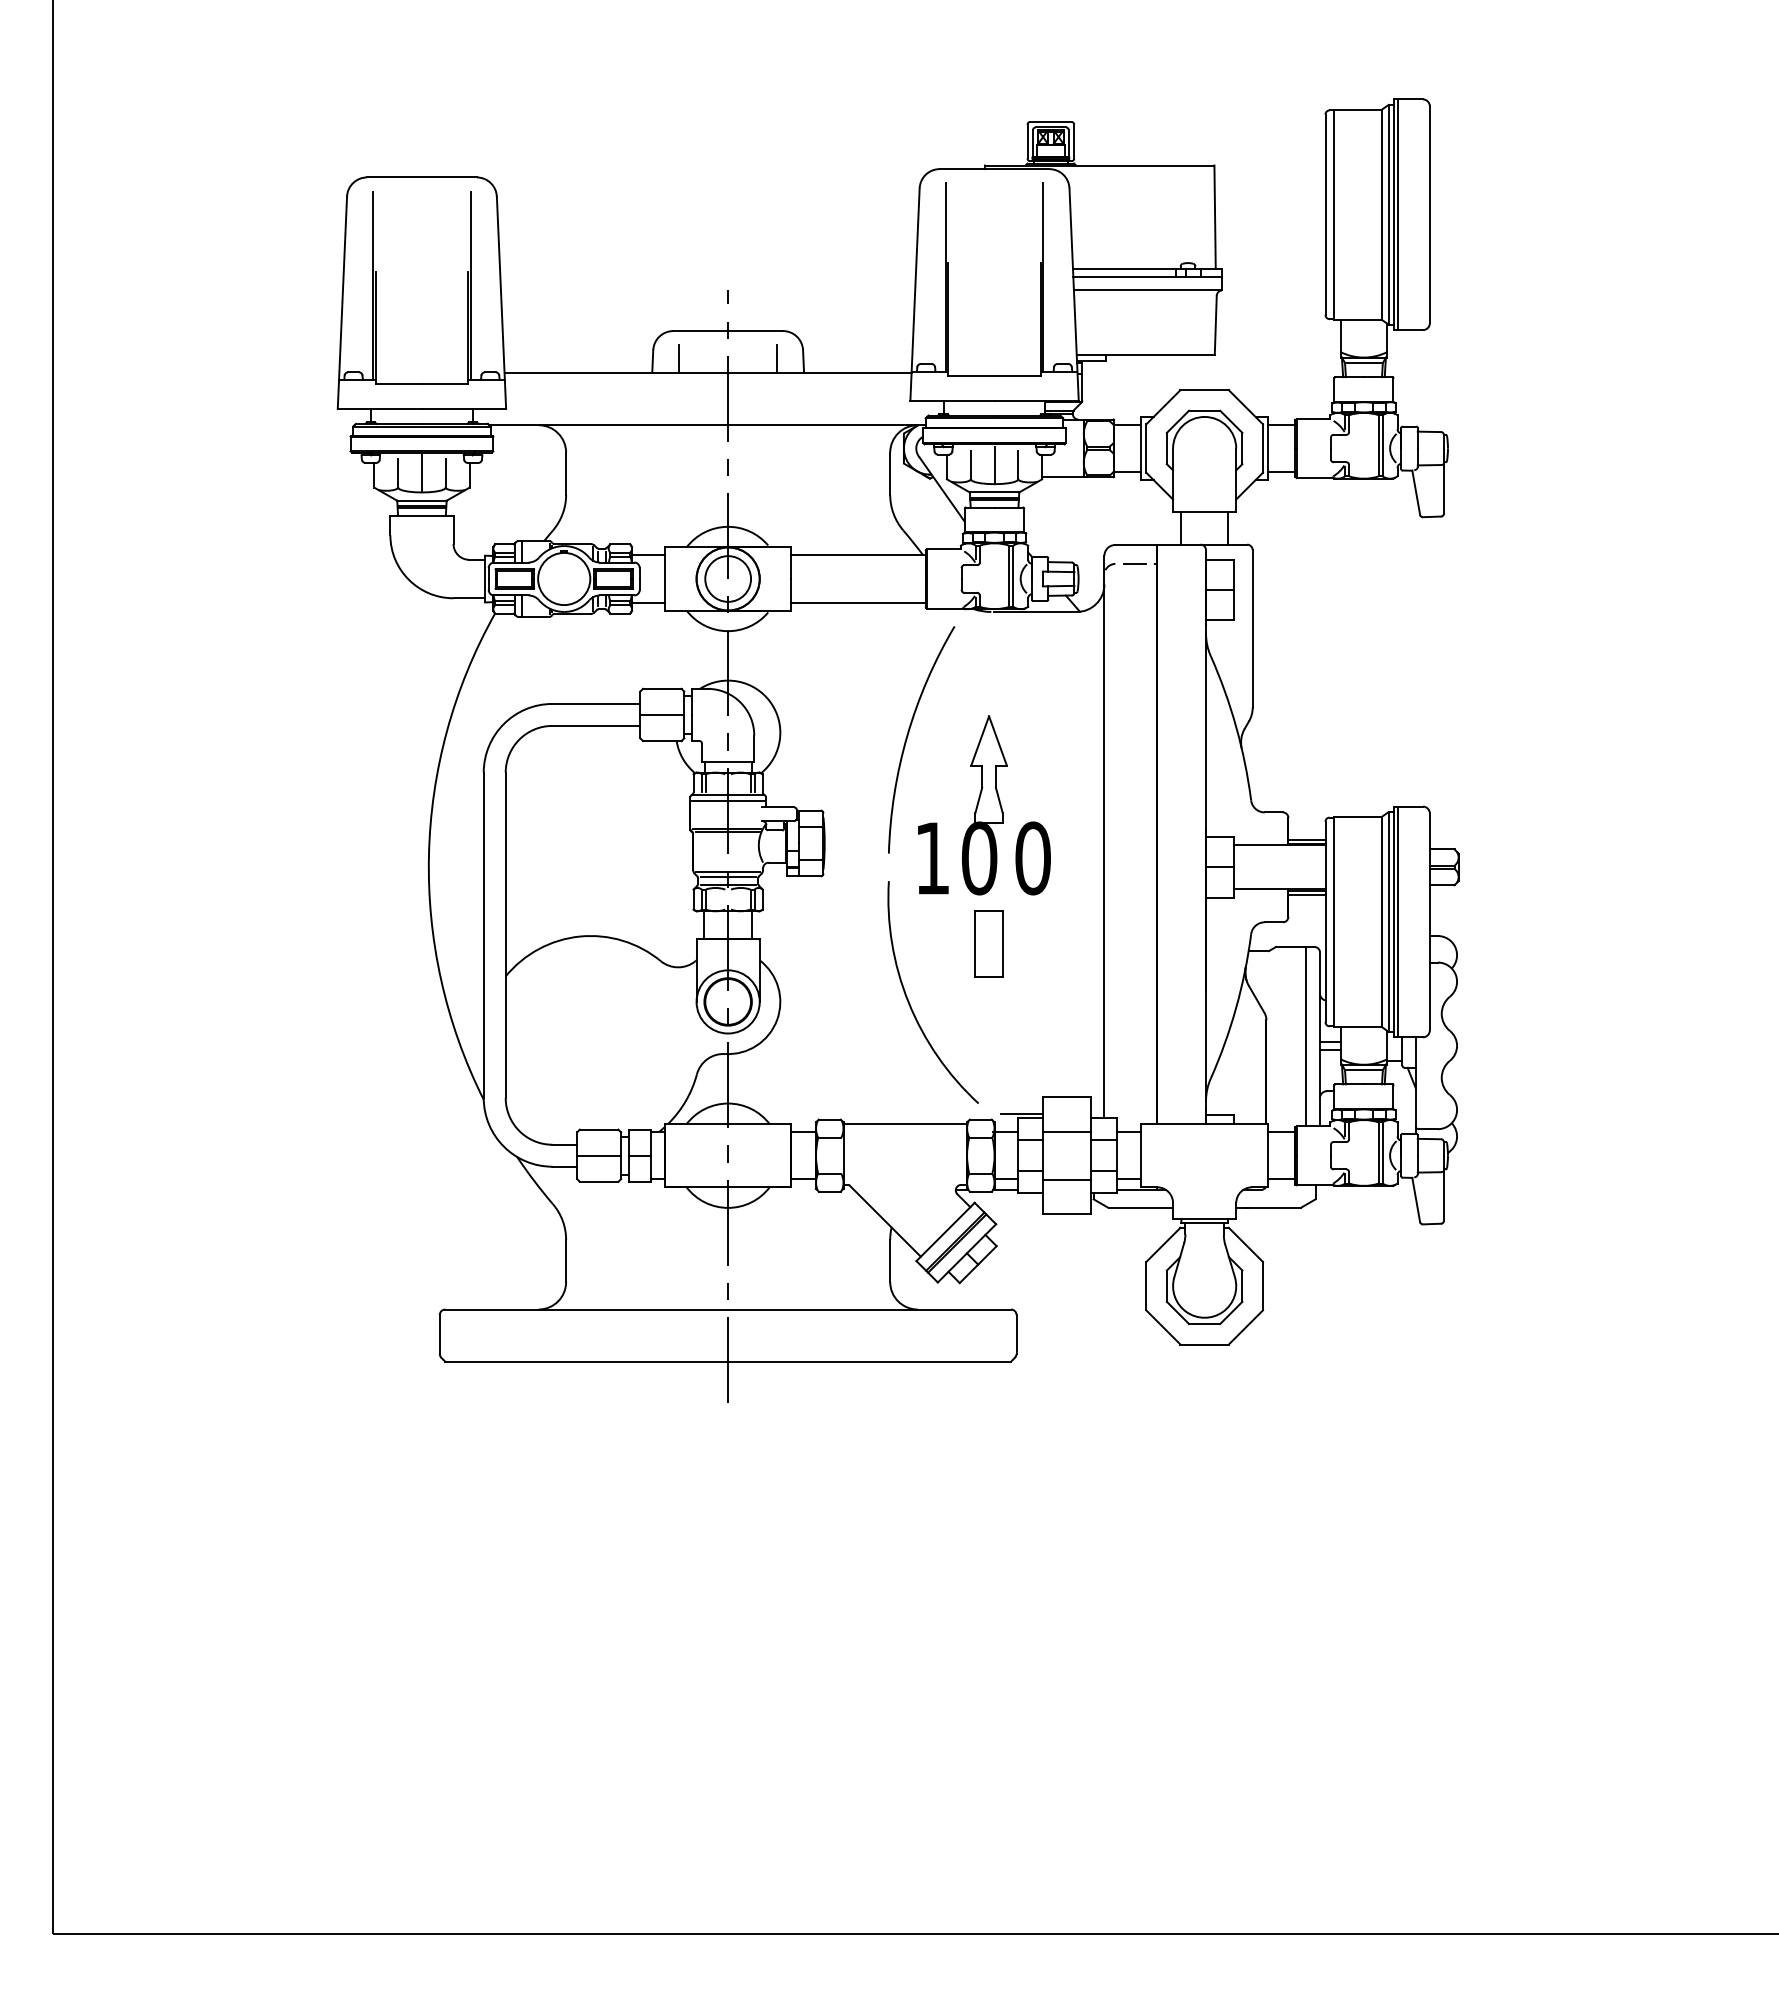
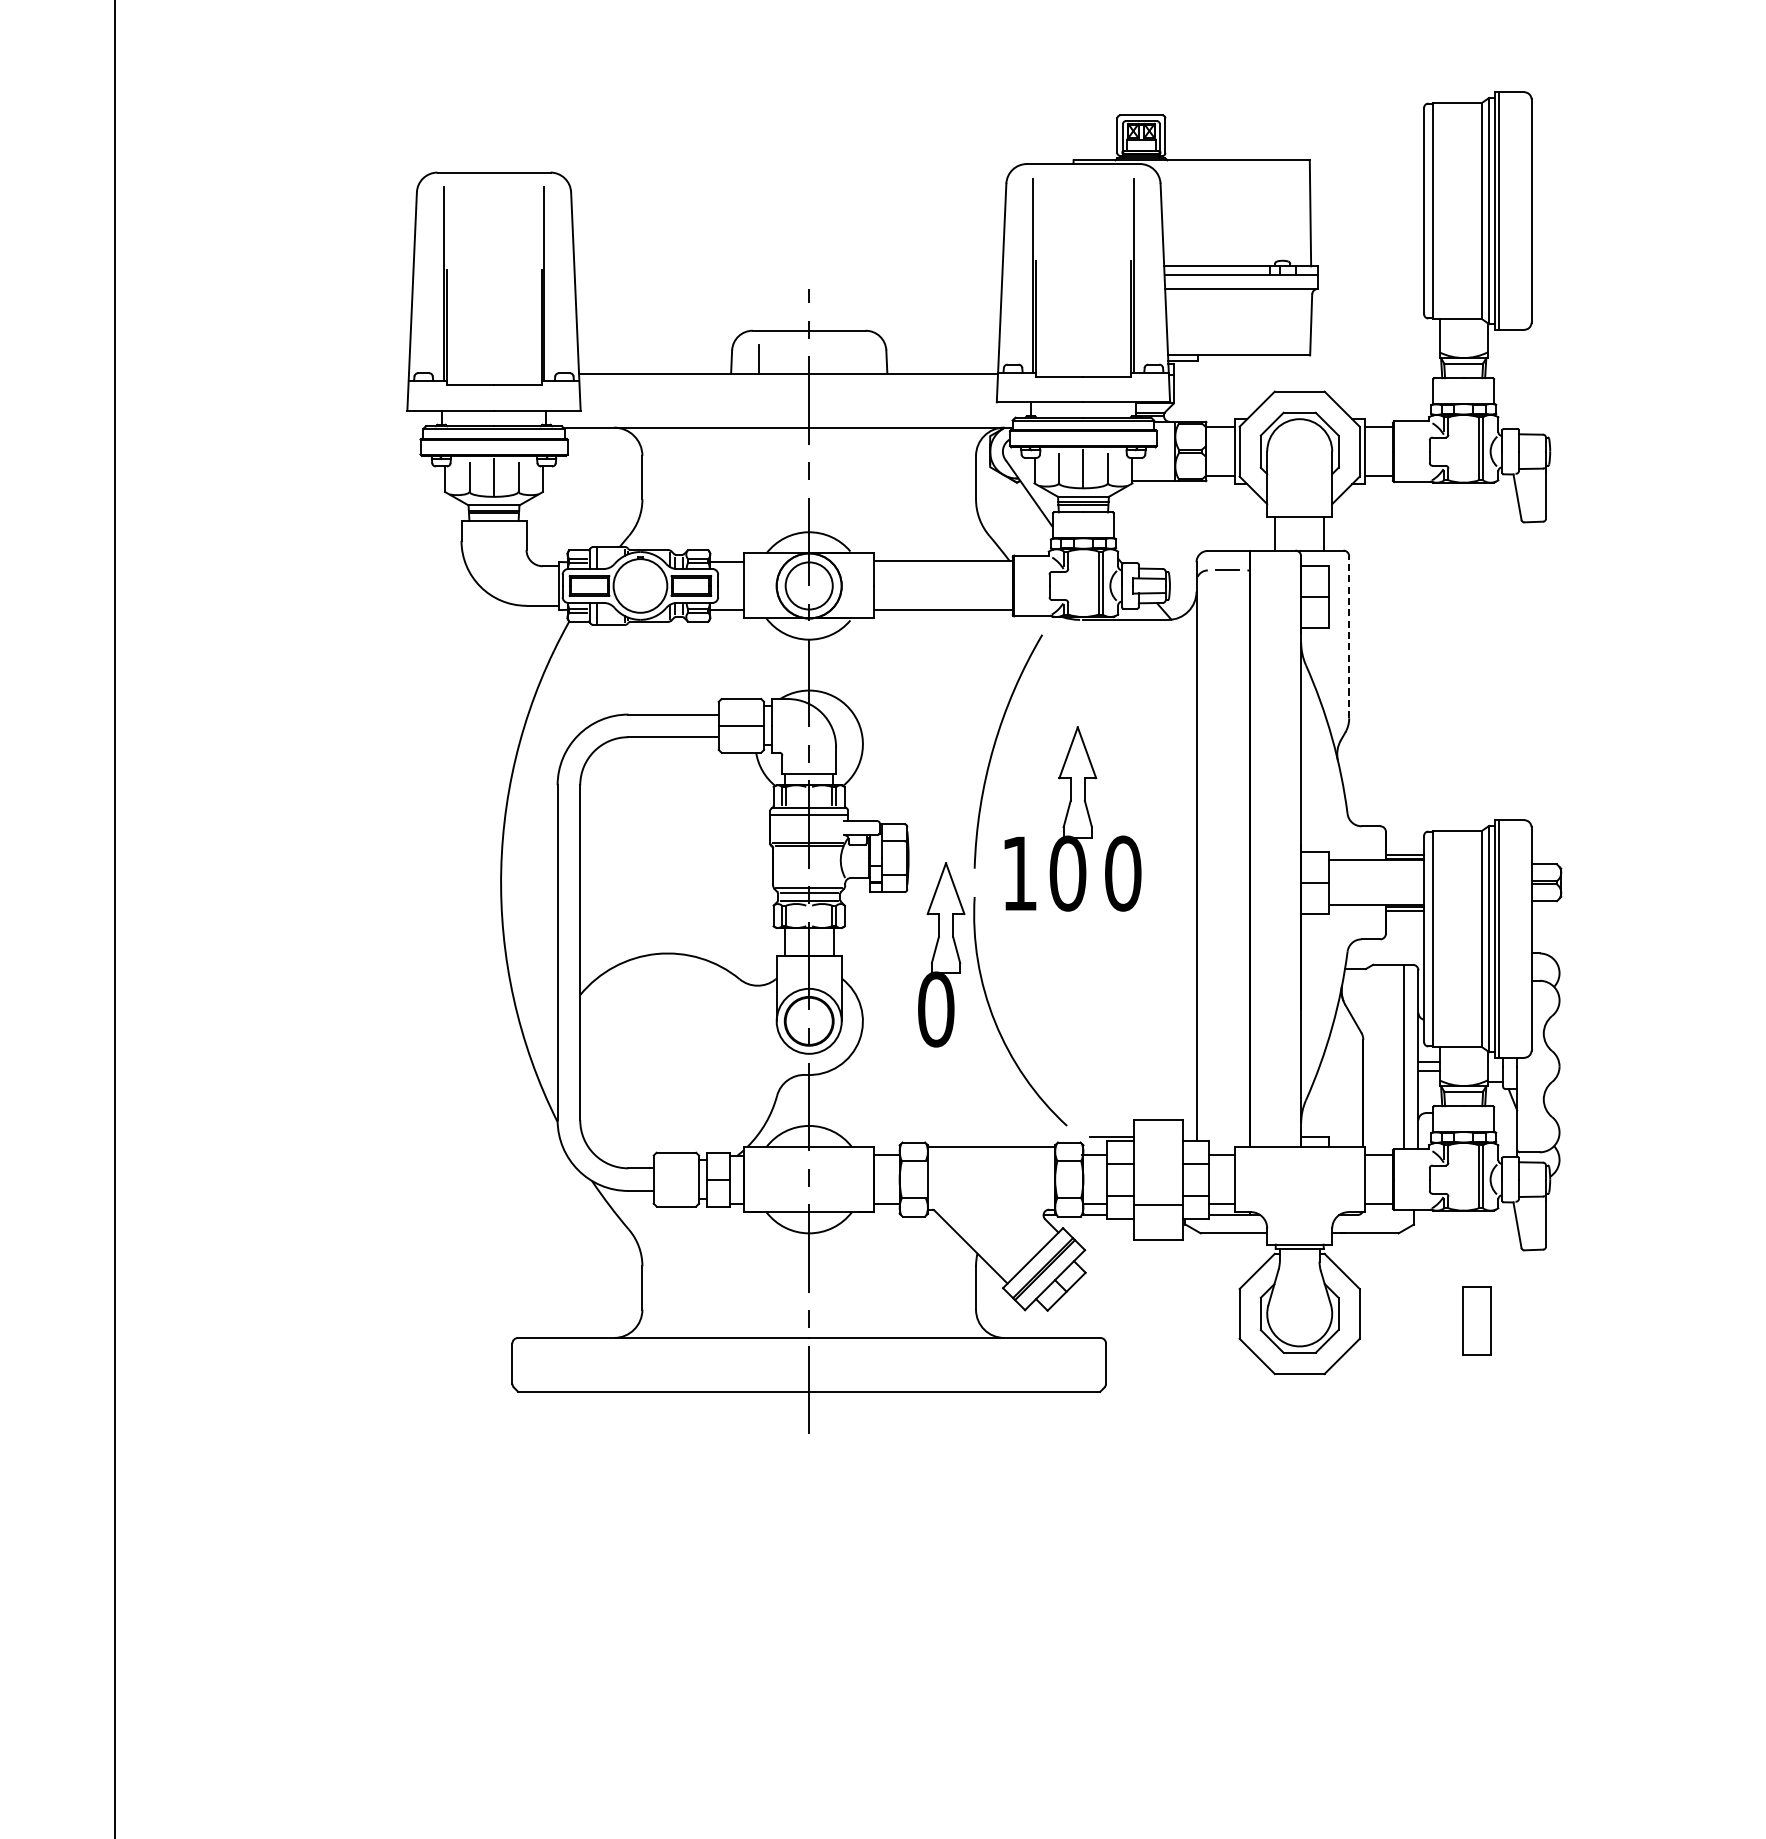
line: (776, 359) -> (858, 360), removed
line: (1252, 628) -> (1348, 636), solid -> dashed
part: (856, 937) -> (941, 955), added
part: (988, 943) -> (1476, 1320), moved
line: (1067, 1131) -> (1158, 1154), removed
line: (599, 1155) -> (676, 1179), removed

